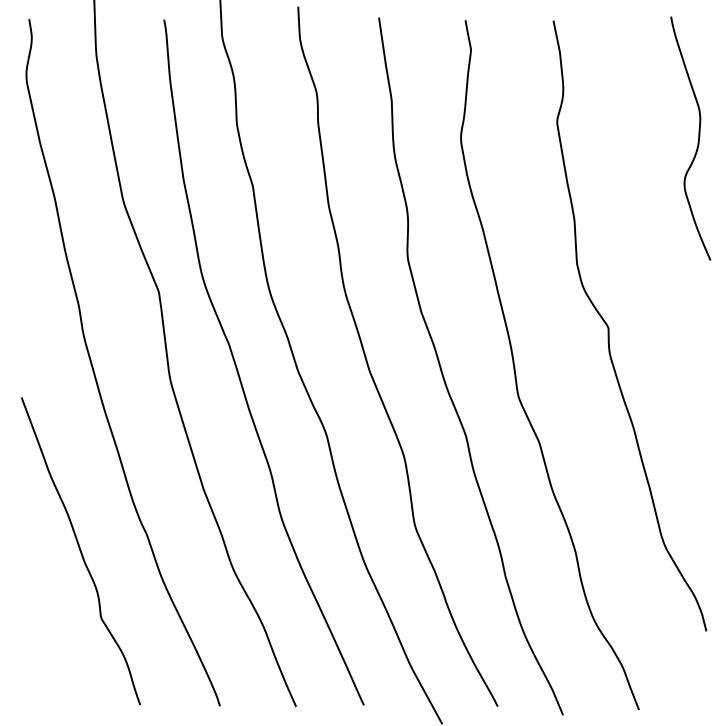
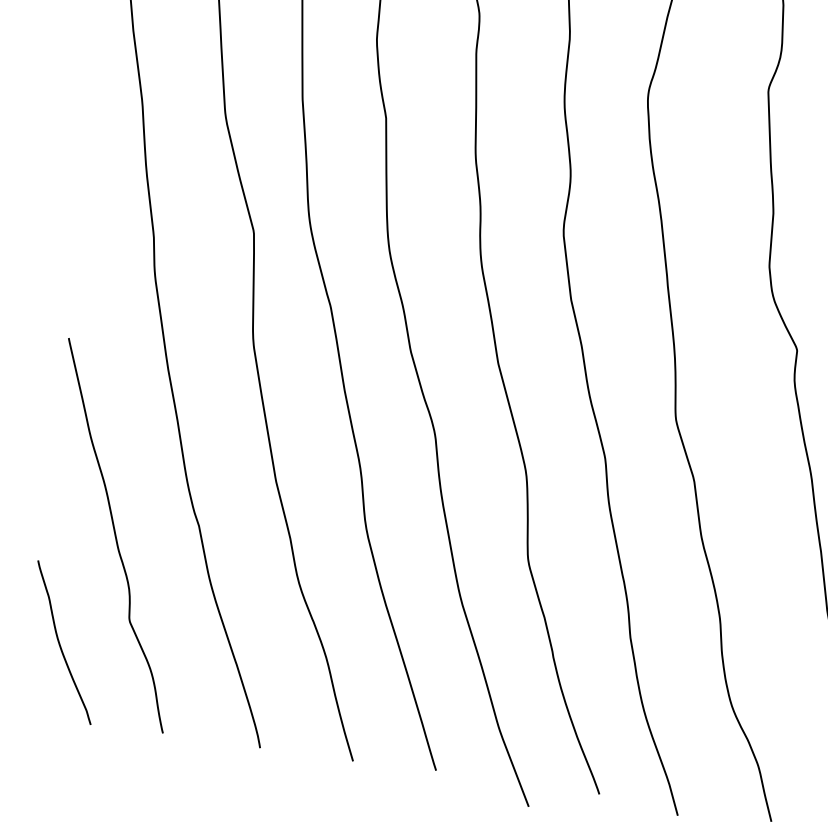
curve: (48, 644) -> (60, 644), added

